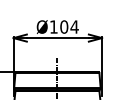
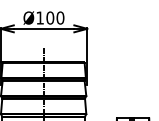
text: (74, 26) -> (60, 17), Ø104 -> Ø100

